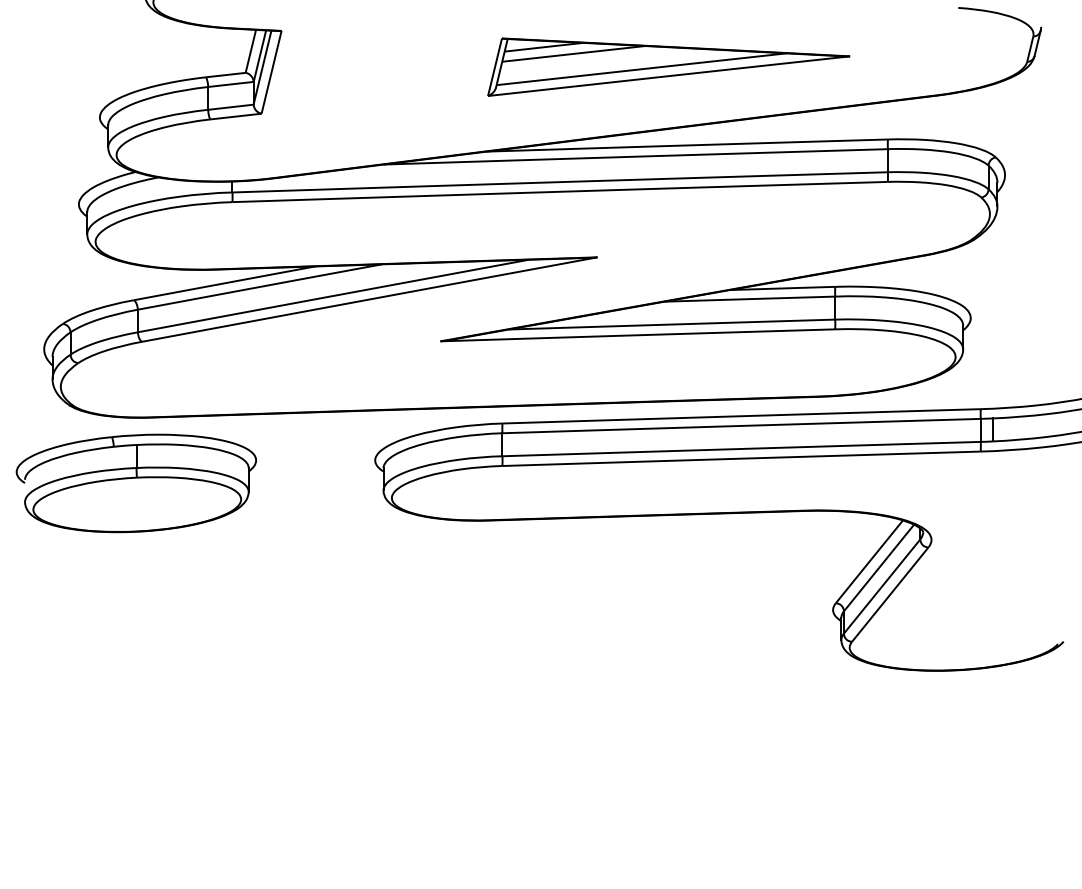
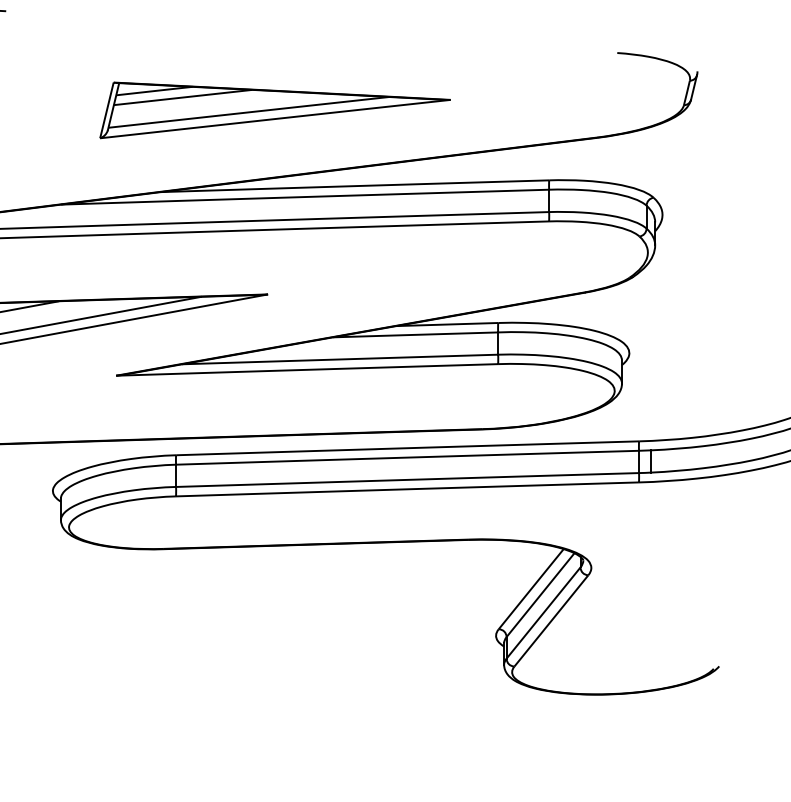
part: (668, 66) -> (274, 109), moved

